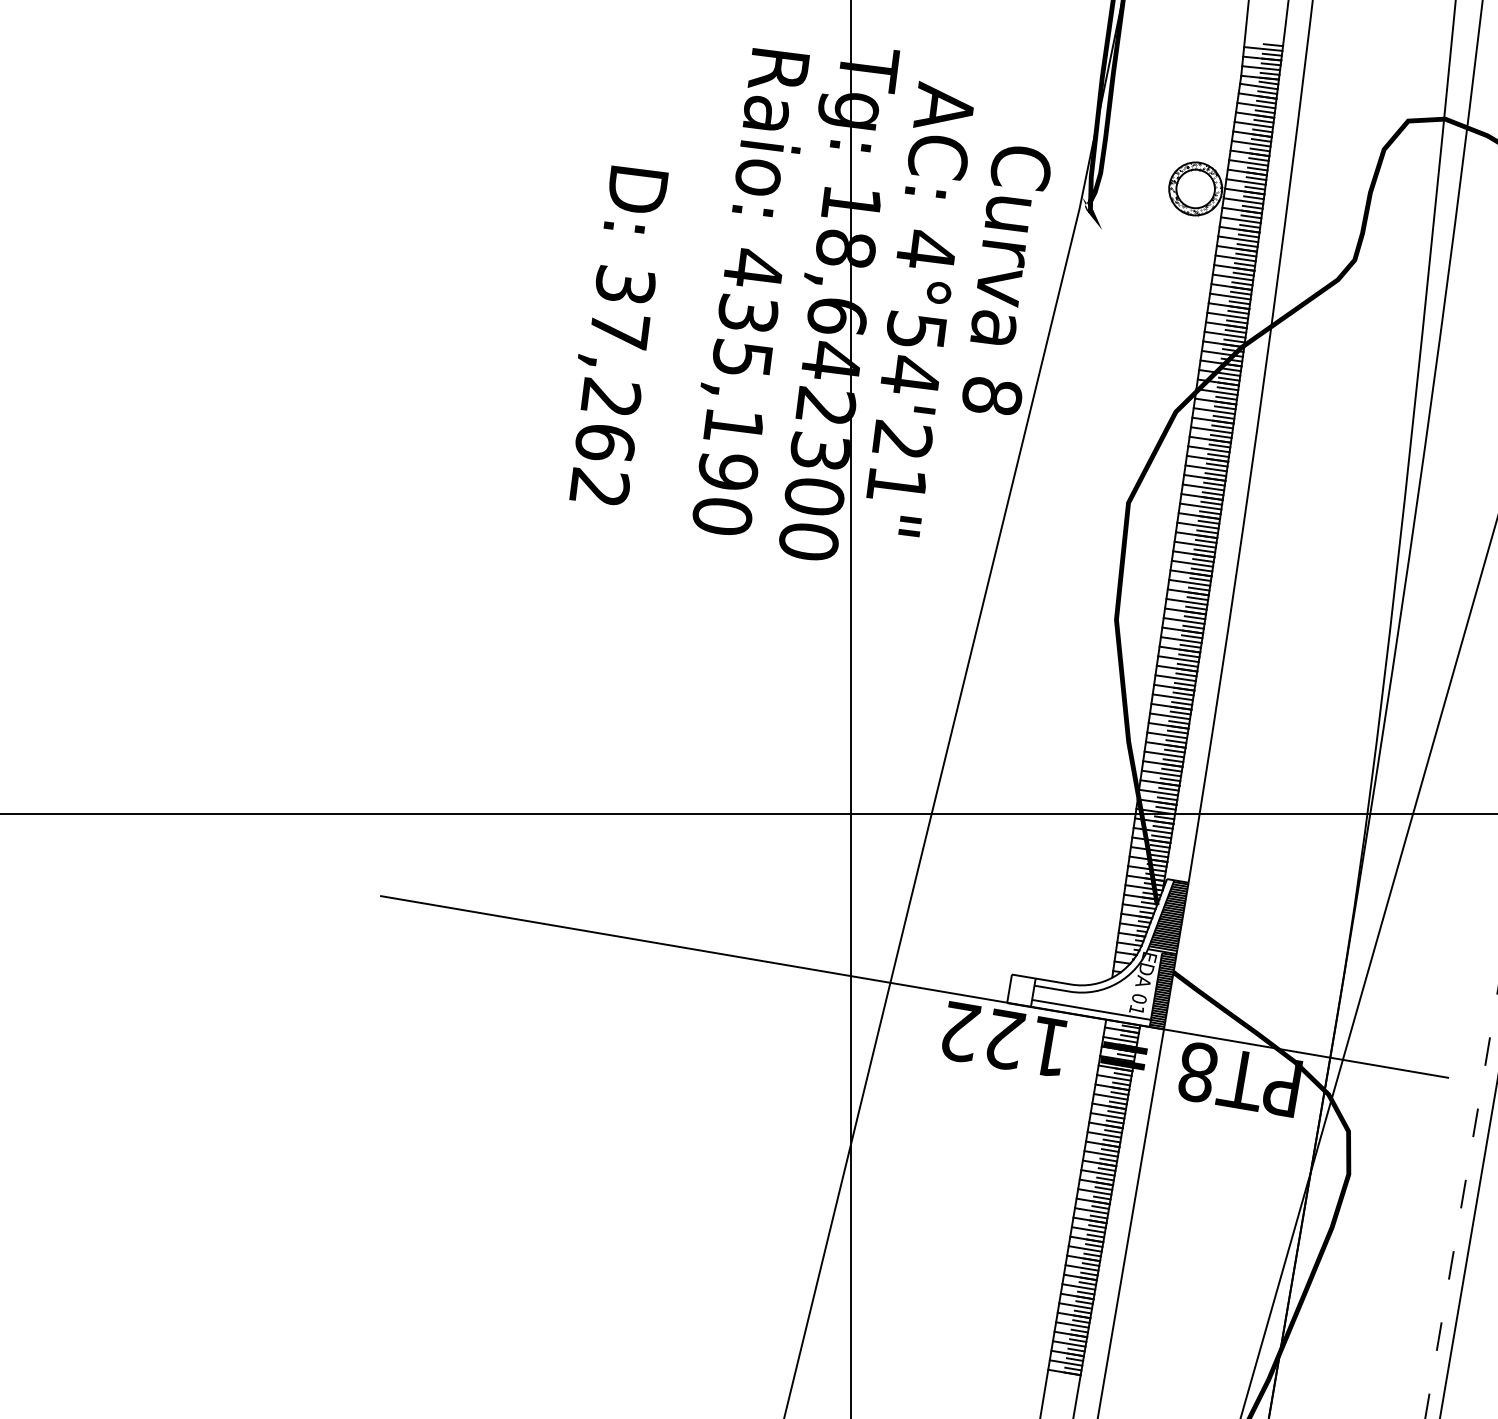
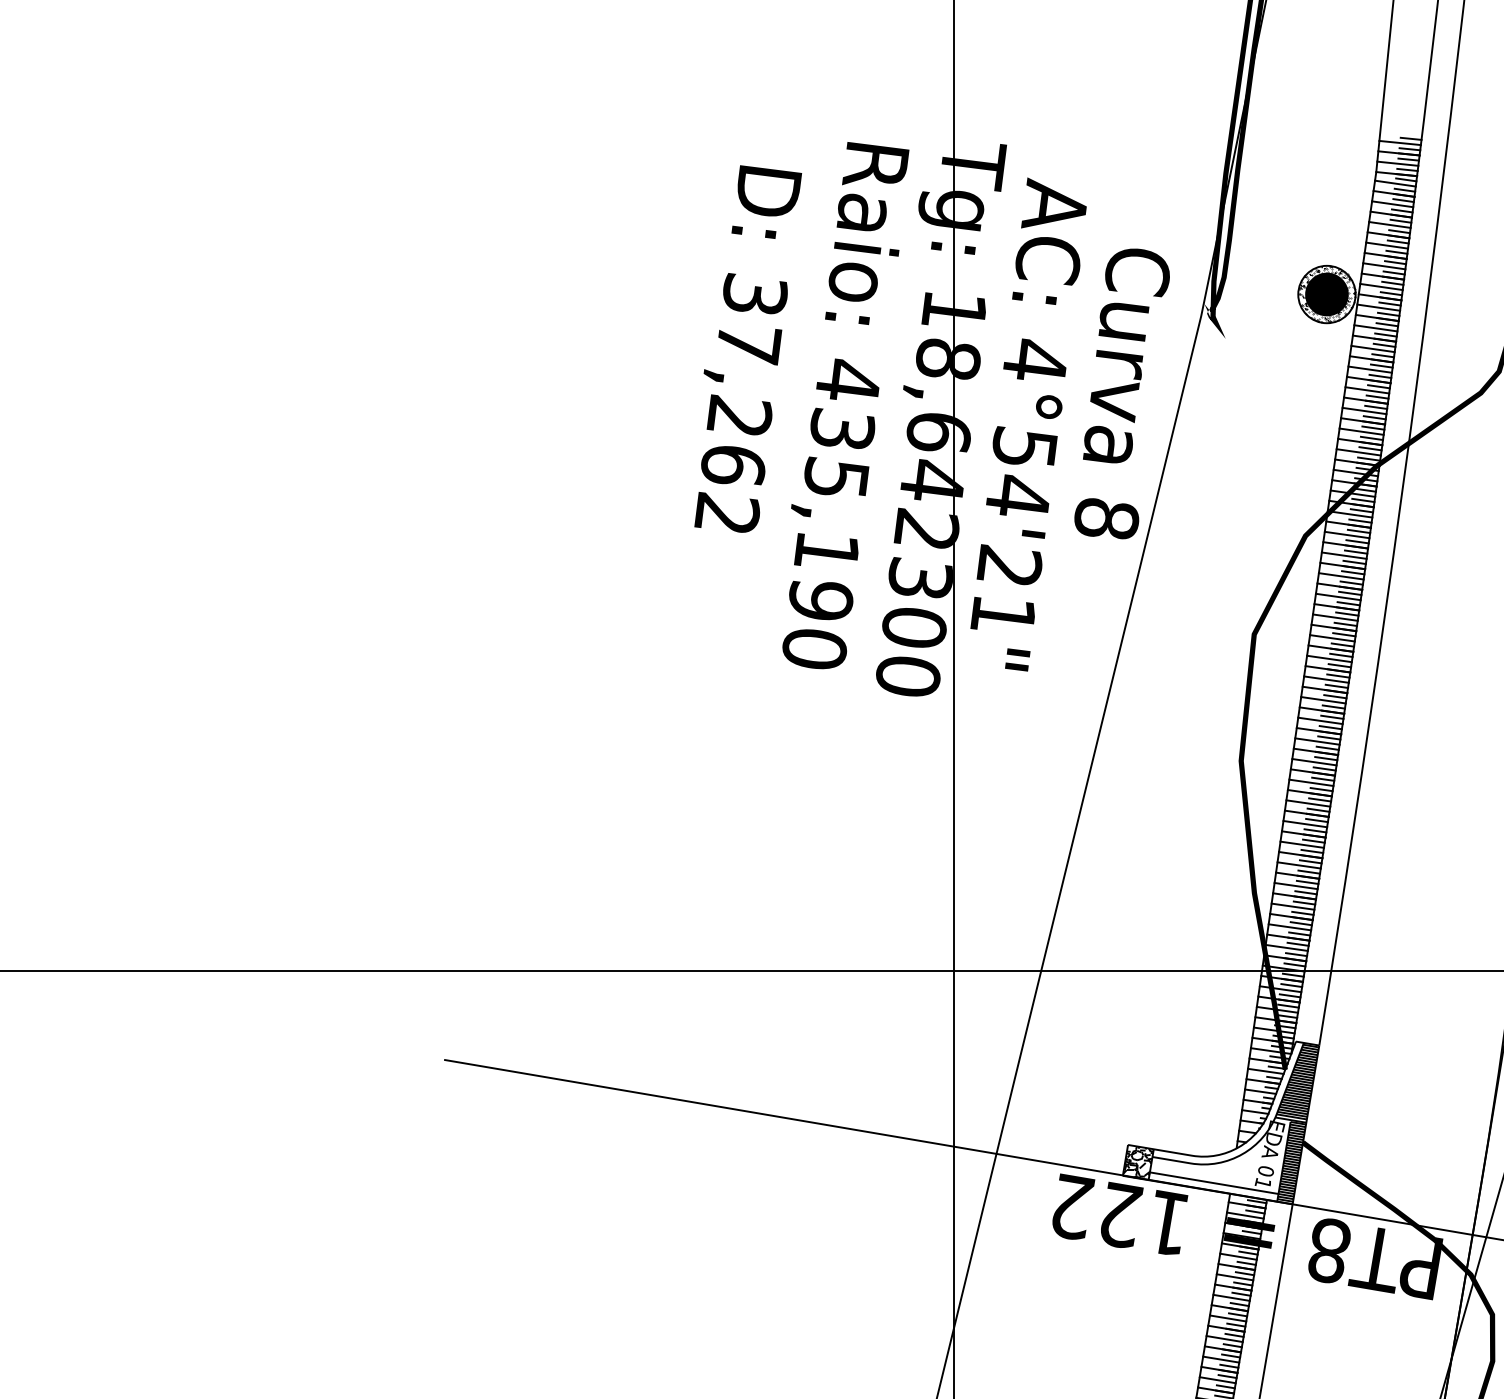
fill: (1195, 188) -> (1326, 294), added
text: (618, 335) -> (747, 349), moved
hatch: (1021, 990) -> (1138, 1162), added

